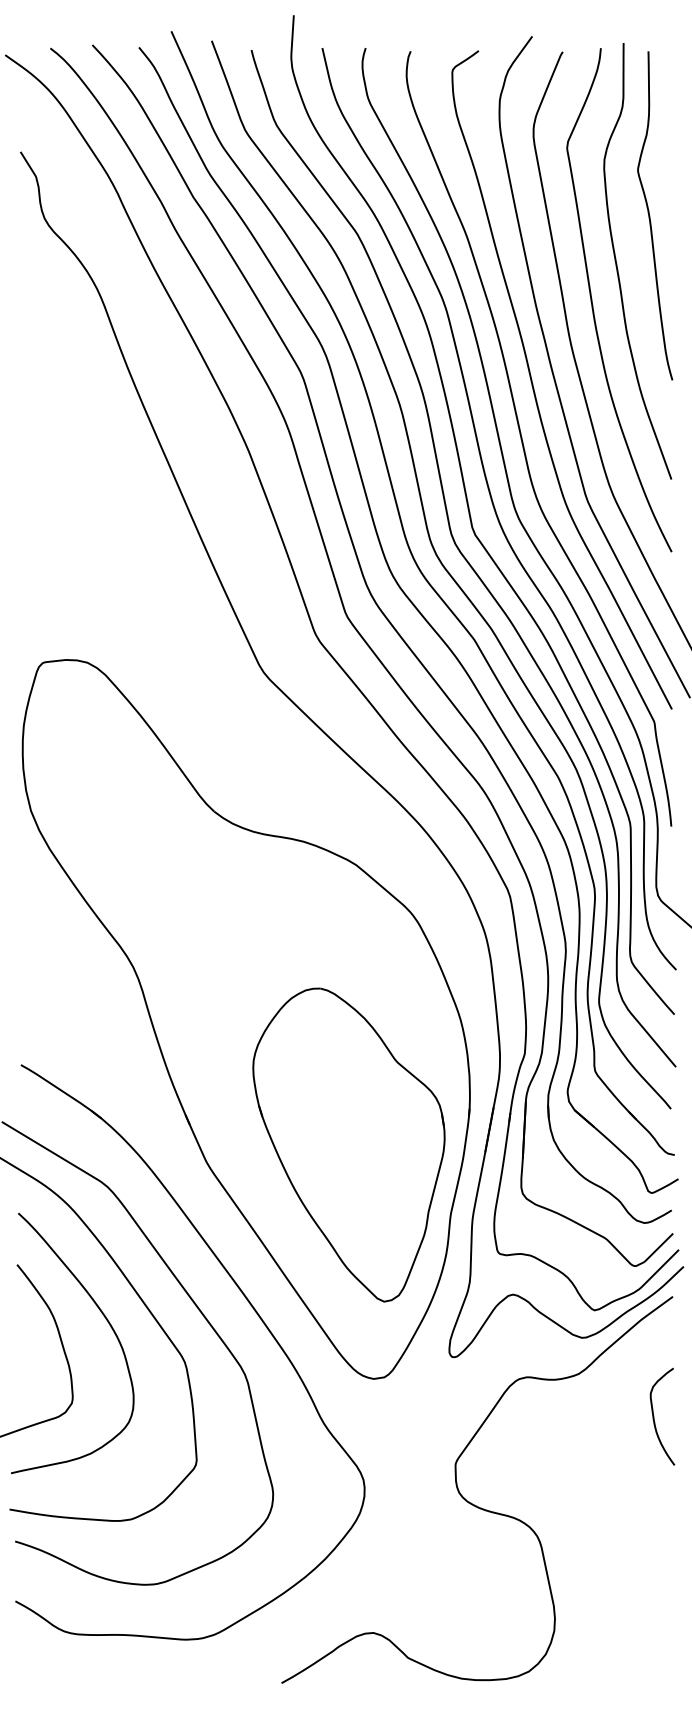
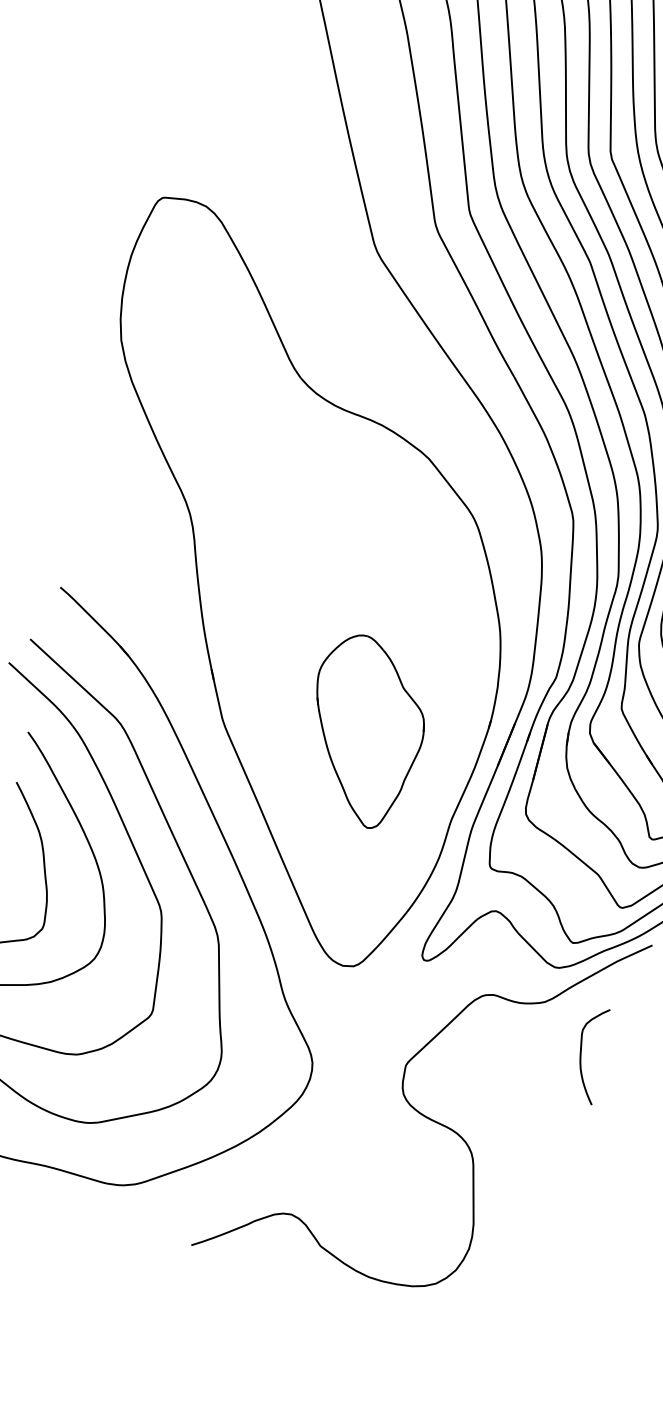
part: (348, 1144) -> (365, 731), size x0.6
curve: (654, 1416) -> (581, 1053), moved

